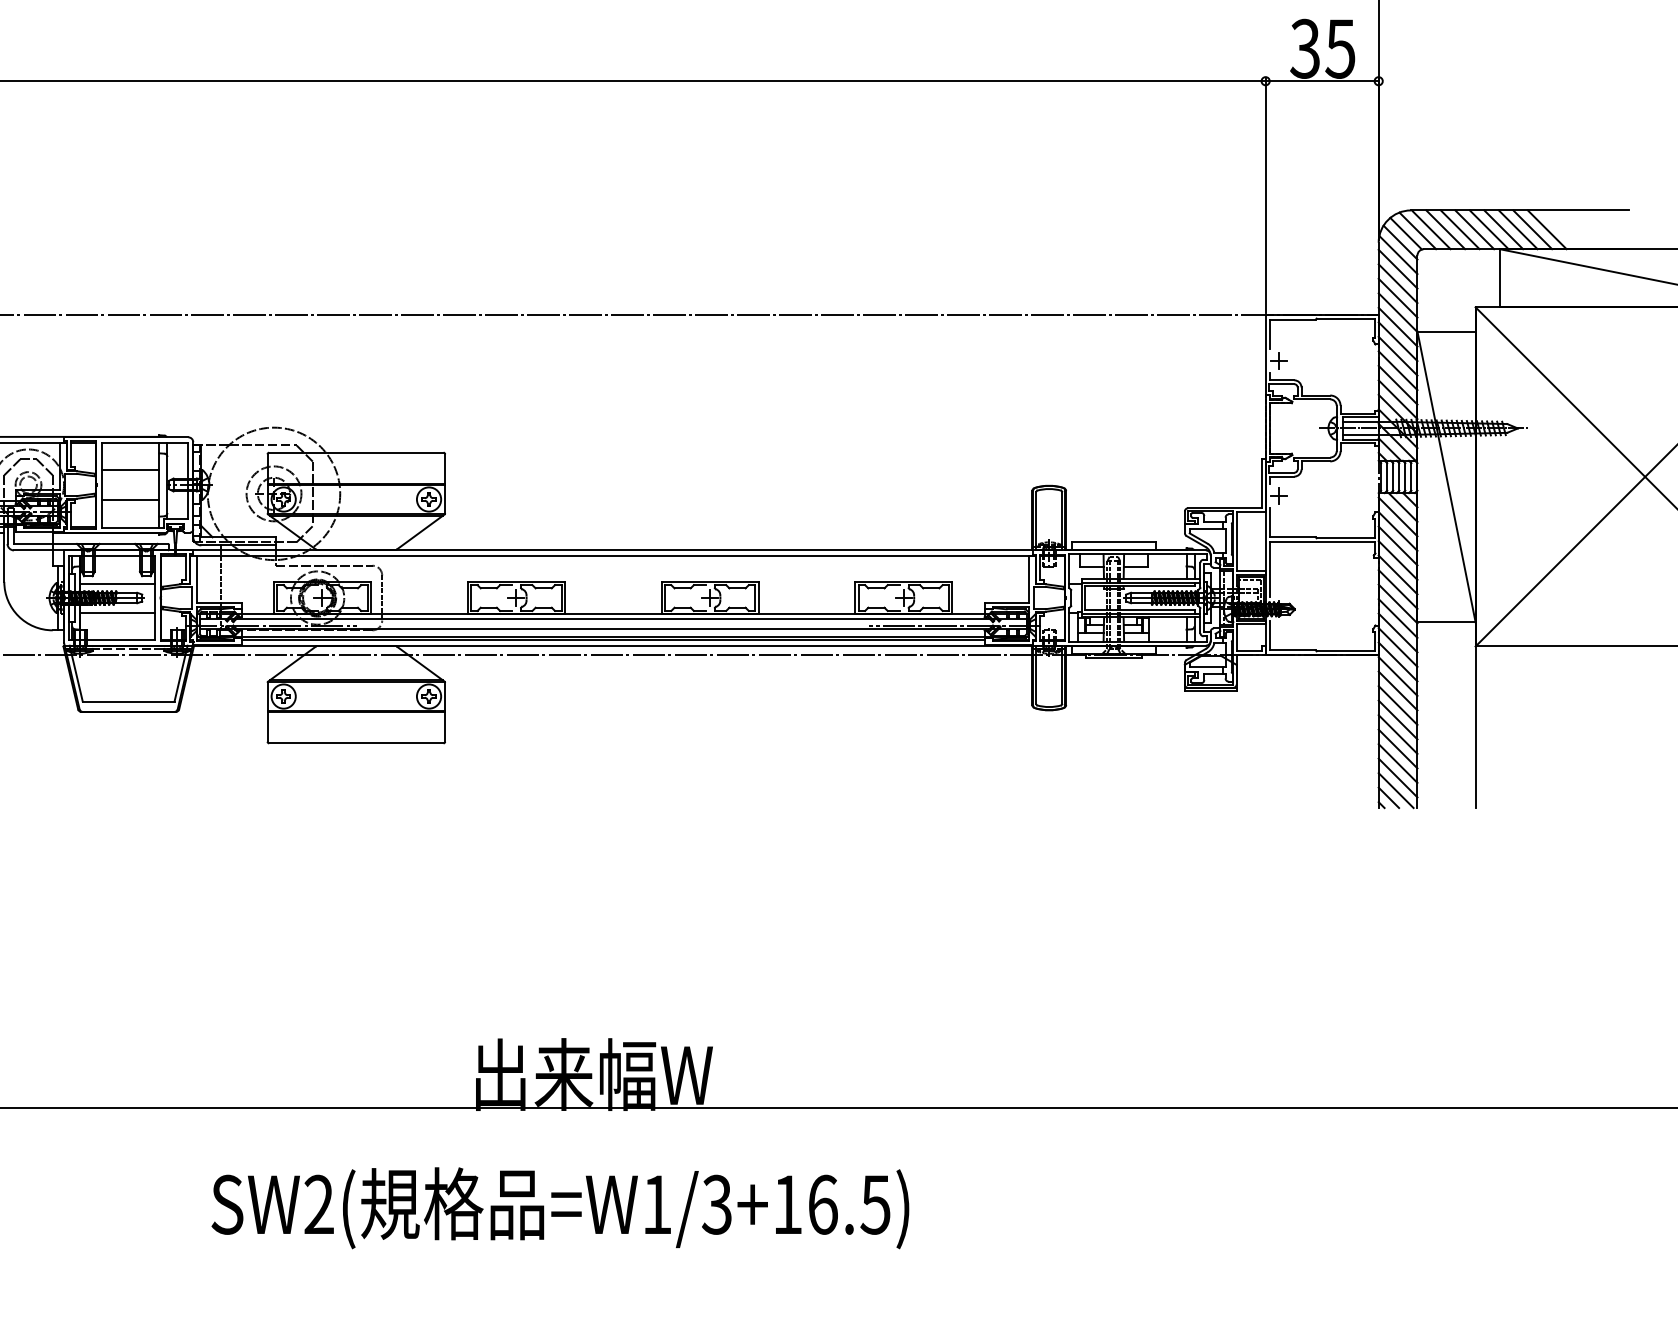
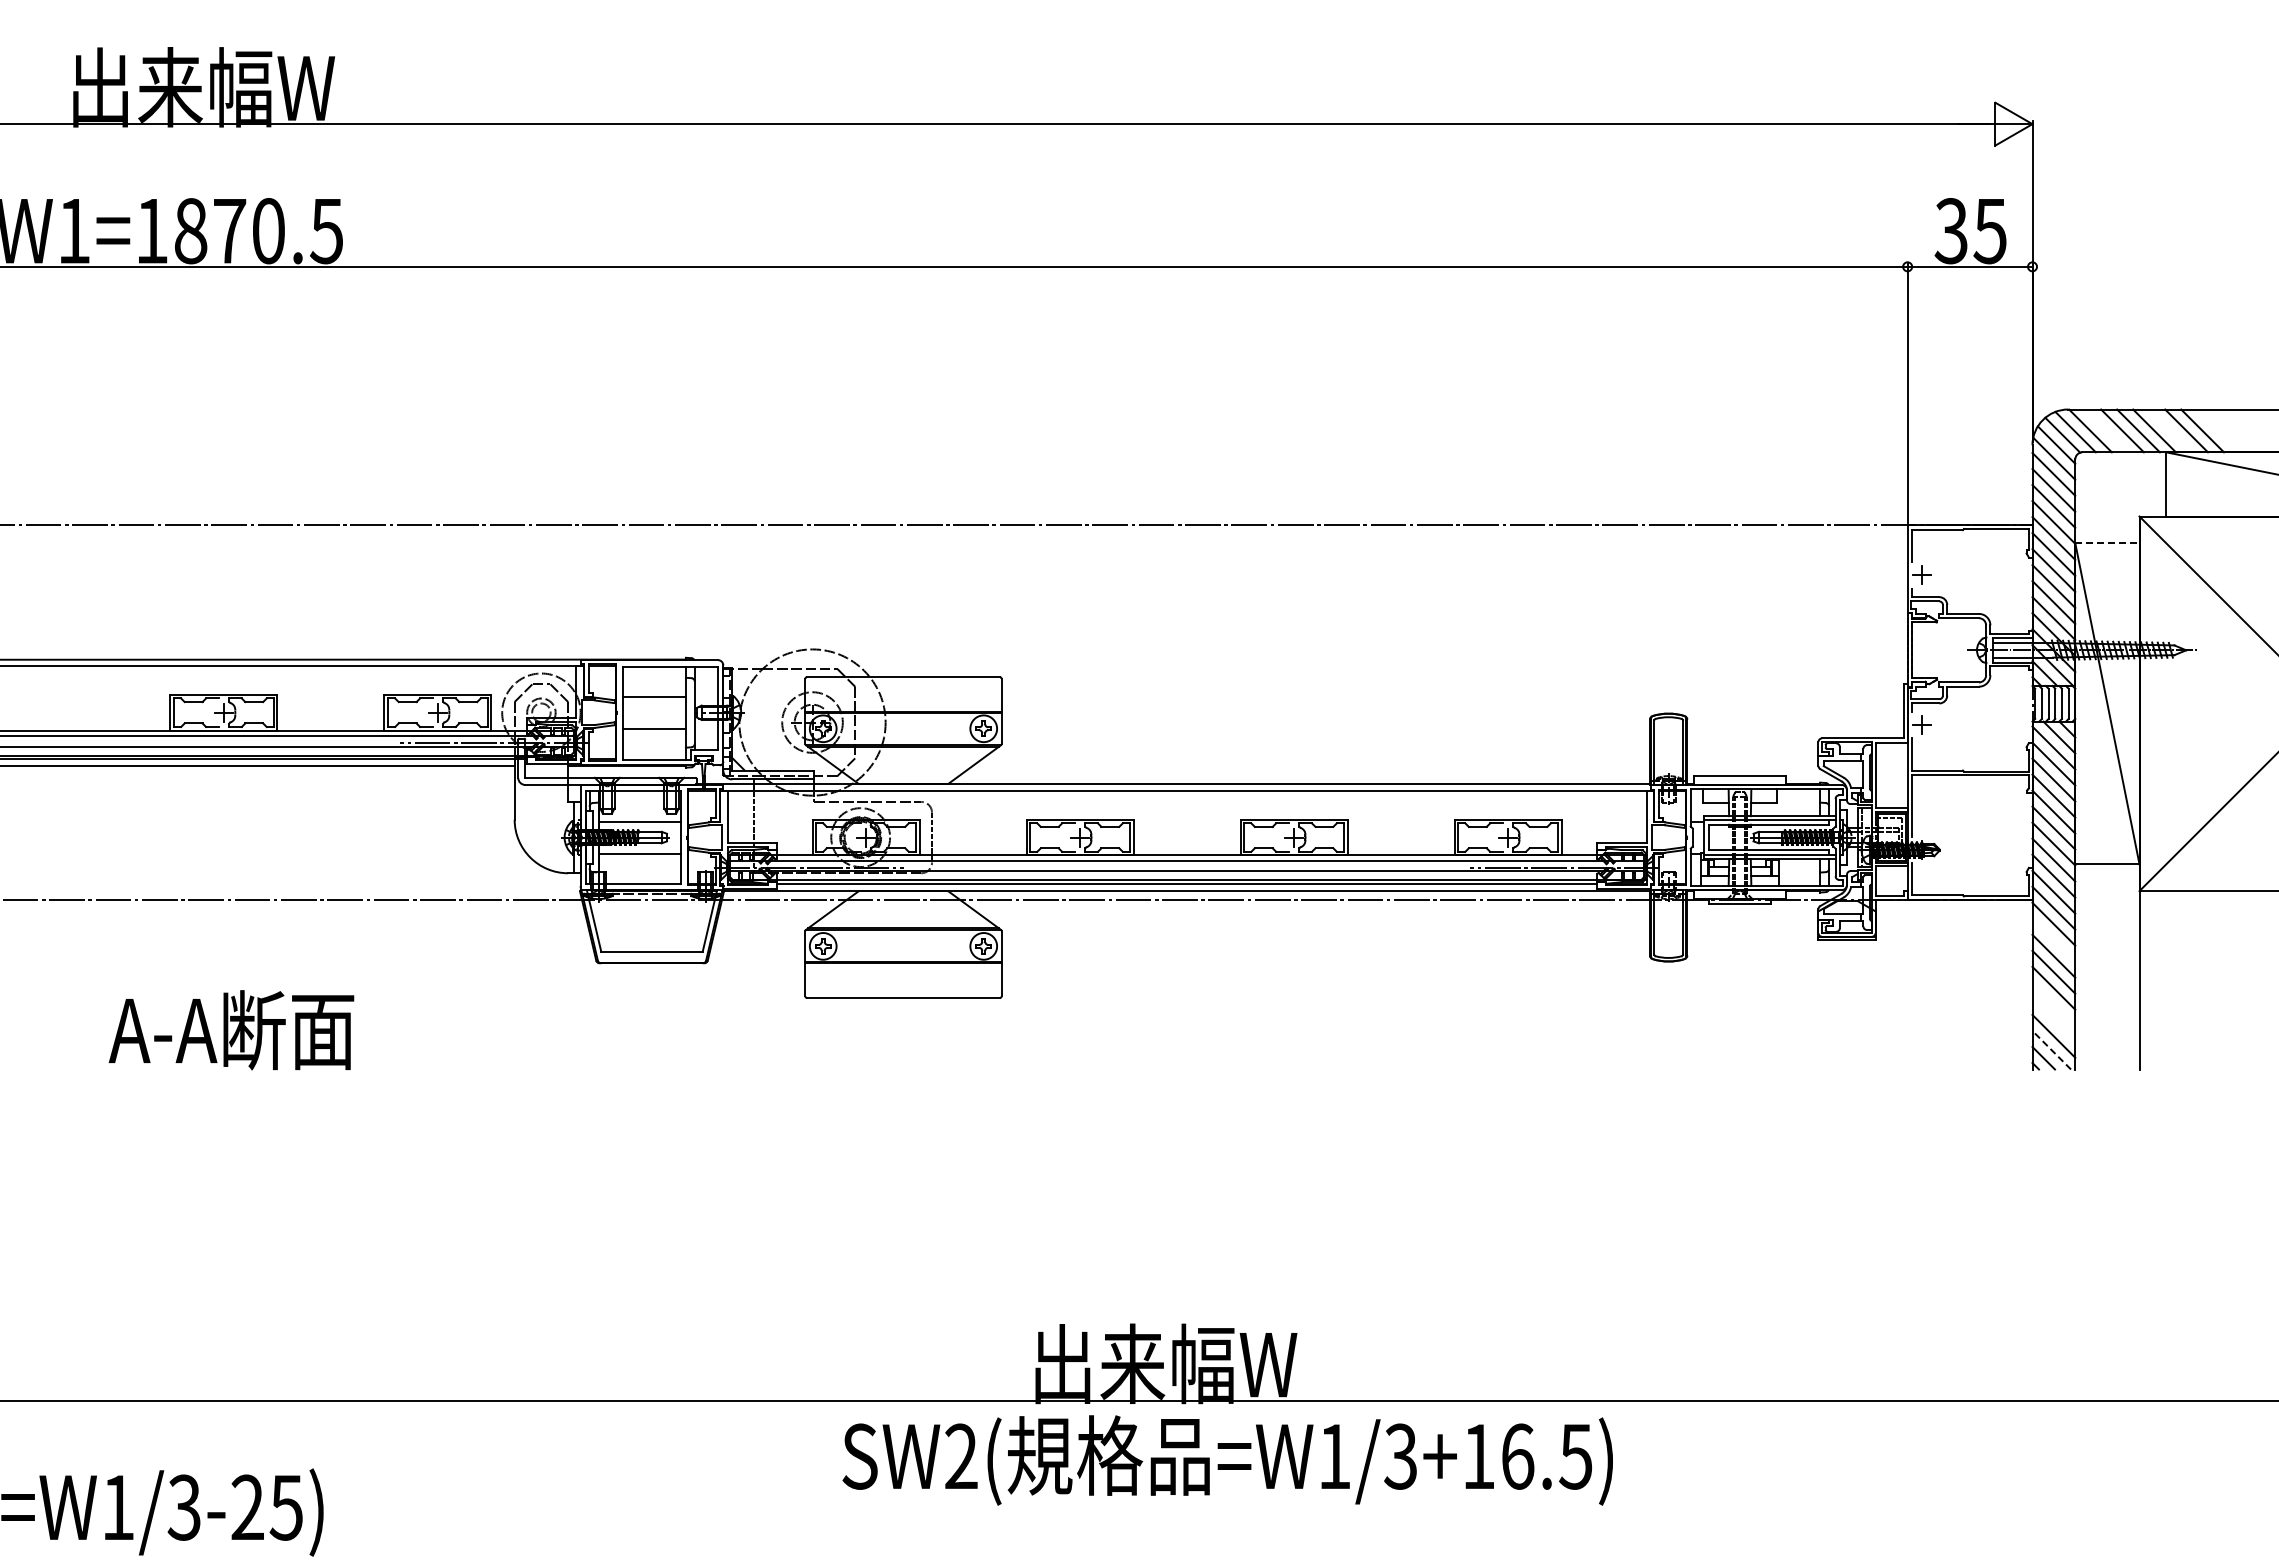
line: (1445, 229) -> (2106, 430), removed
line: (1503, 229) -> (2170, 430), removed
line: (1547, 229) -> (2218, 430), removed
line: (1446, 331) -> (2107, 543), solid -> dashed
line: (1397, 690) -> (2053, 939), removed
line: (1397, 748) -> (2053, 1003), removed
line: (1397, 762) -> (2053, 1019), removed
line: (1395, 789) -> (2051, 1049), solid -> dashed
text: (560, 1208) -> (1227, 1460), moved

